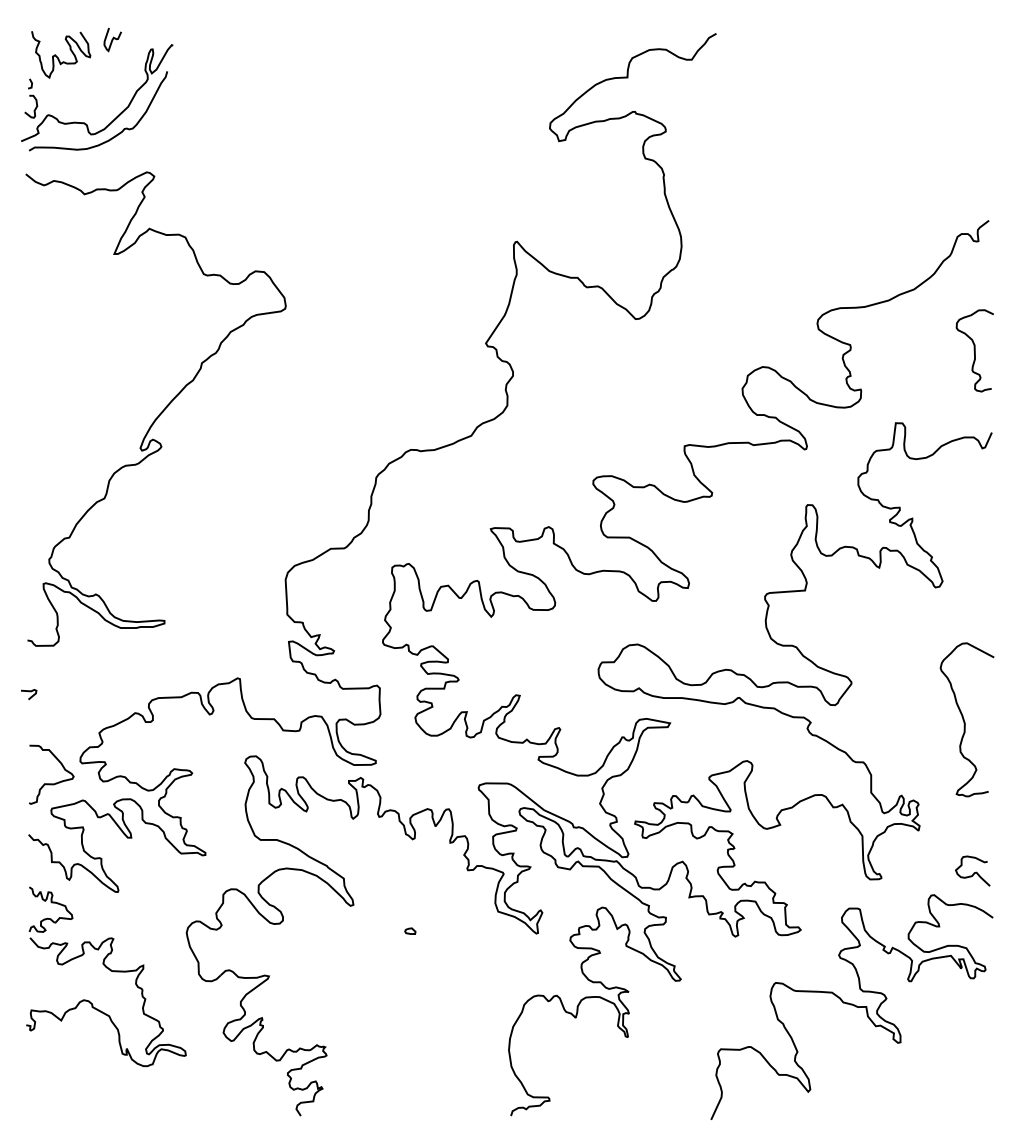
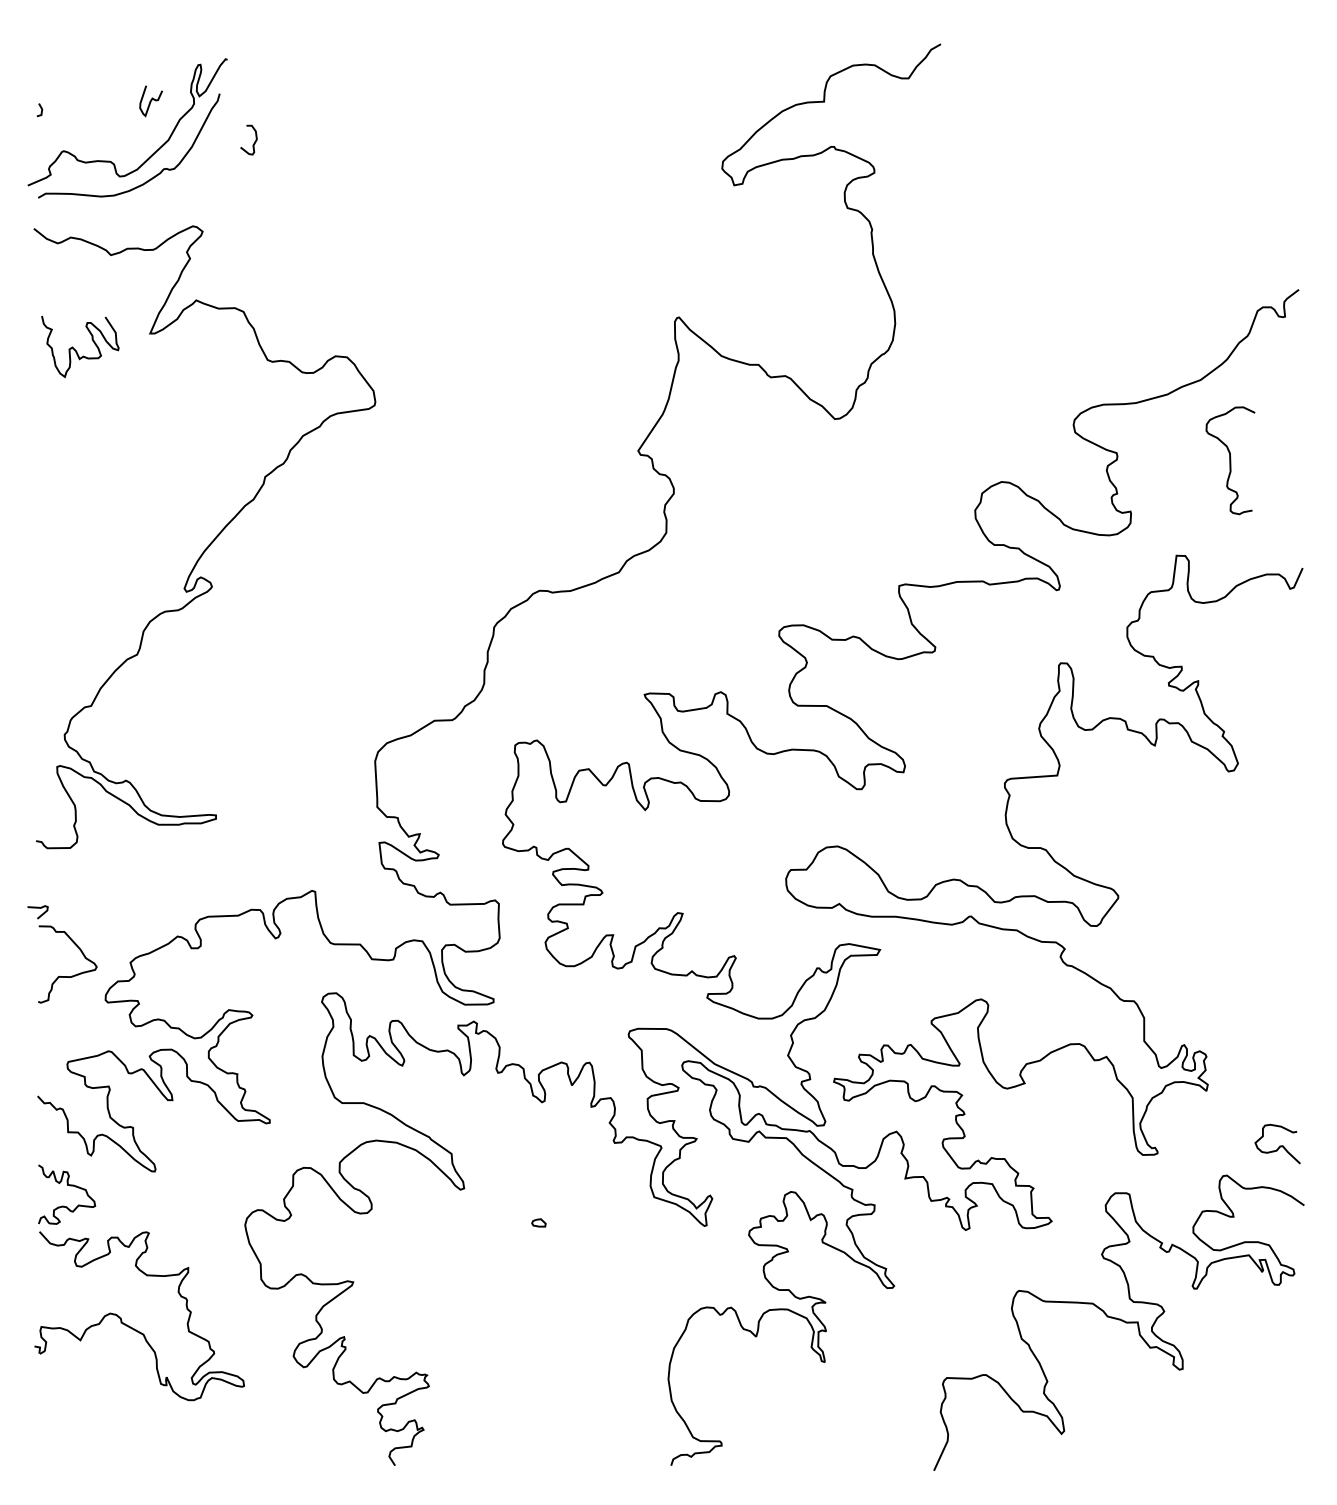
curve: (112, 40) -> (150, 101), moved
curve: (58, 57) -> (76, 350), moved
curve: (35, 107) -> (254, 141), moved
curve: (974, 350) -> (1230, 460), moved
curve: (965, 721) -> (1267, 947), removed
curve: (54, 783) -> (71, 975), moved

